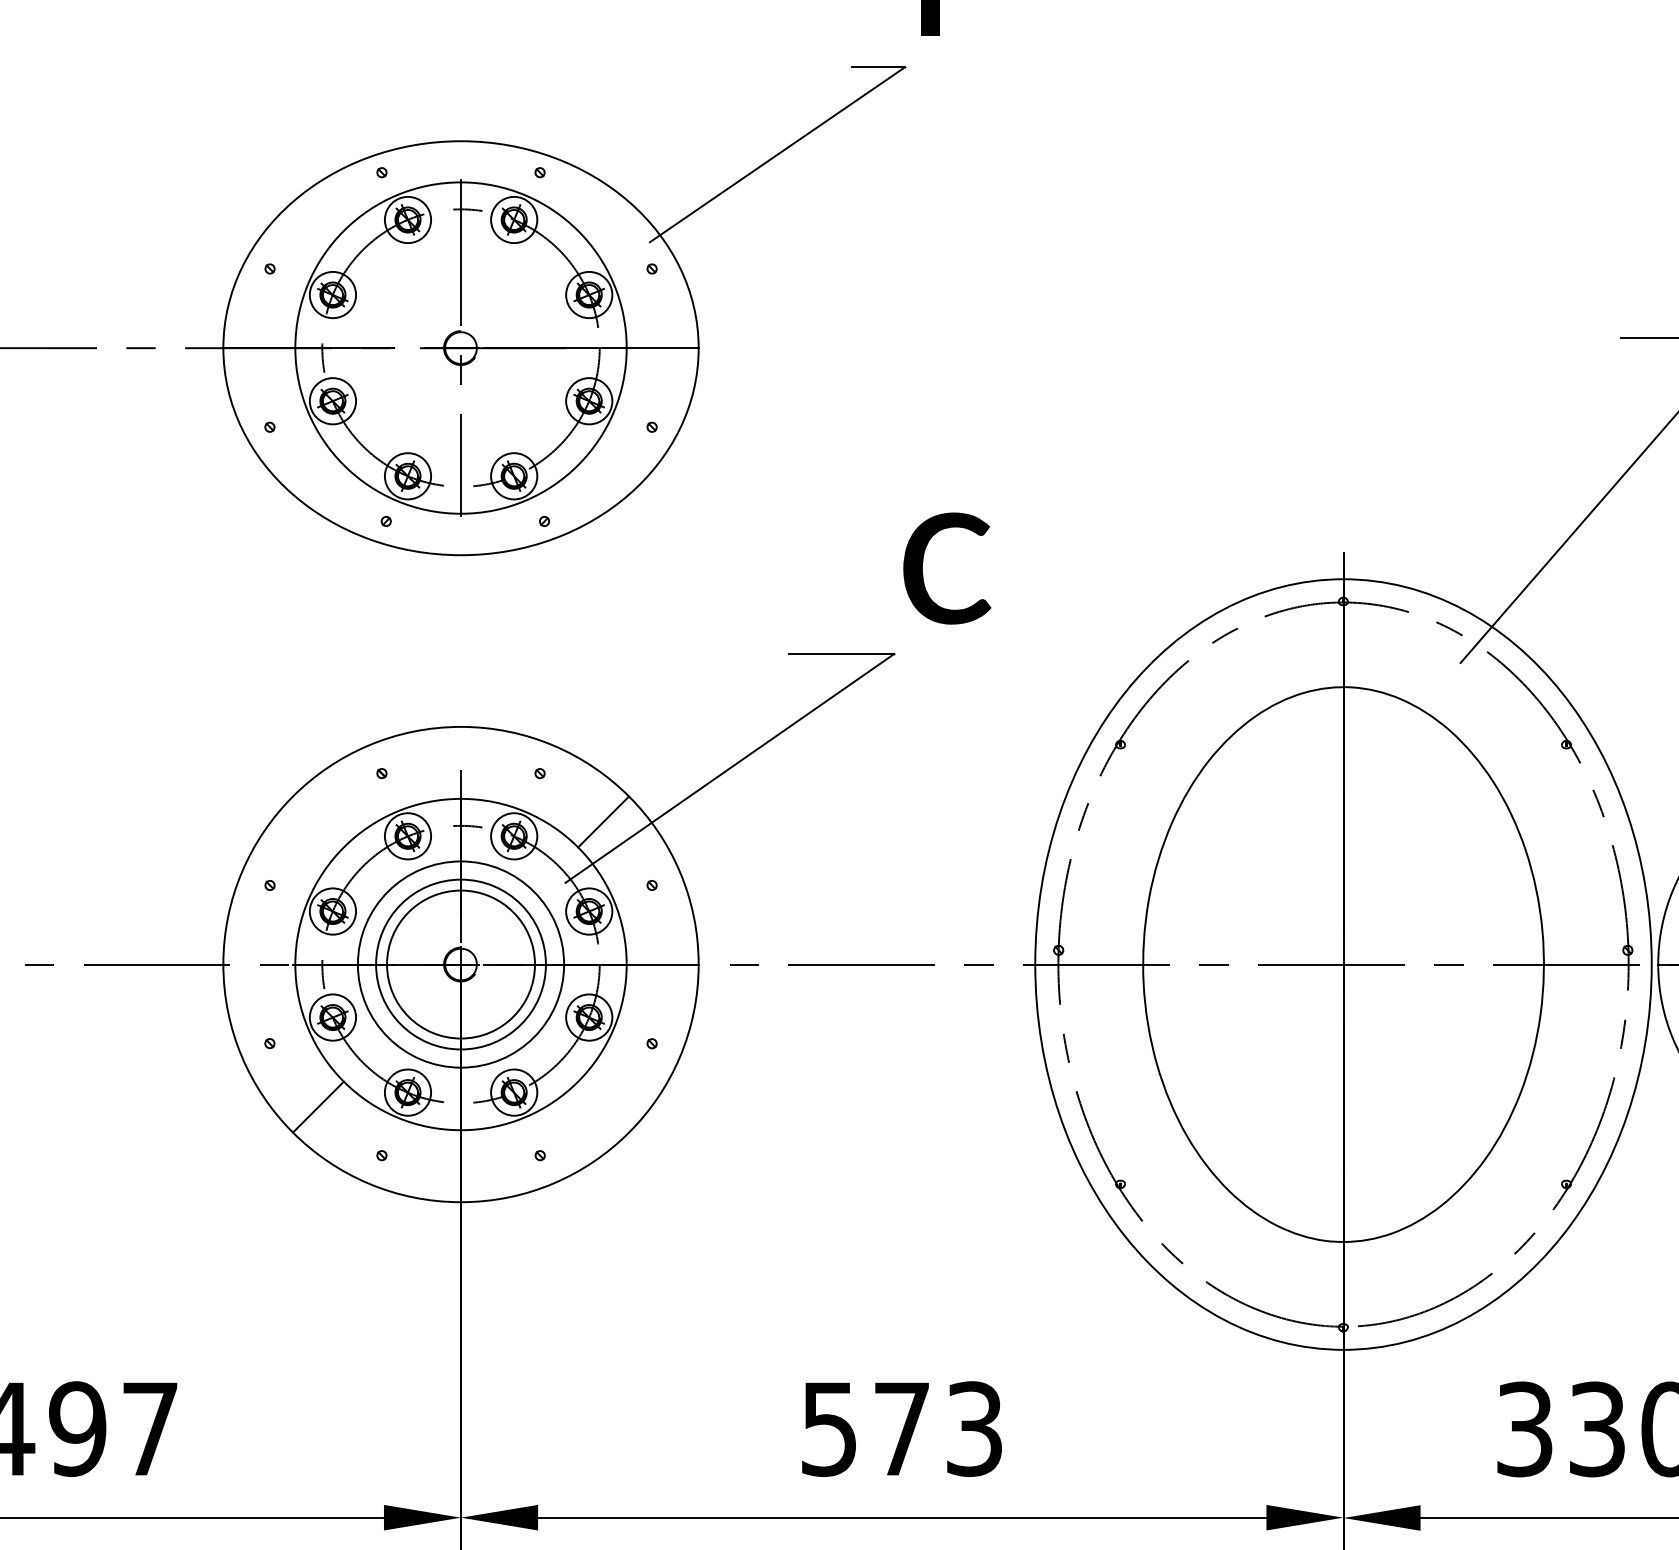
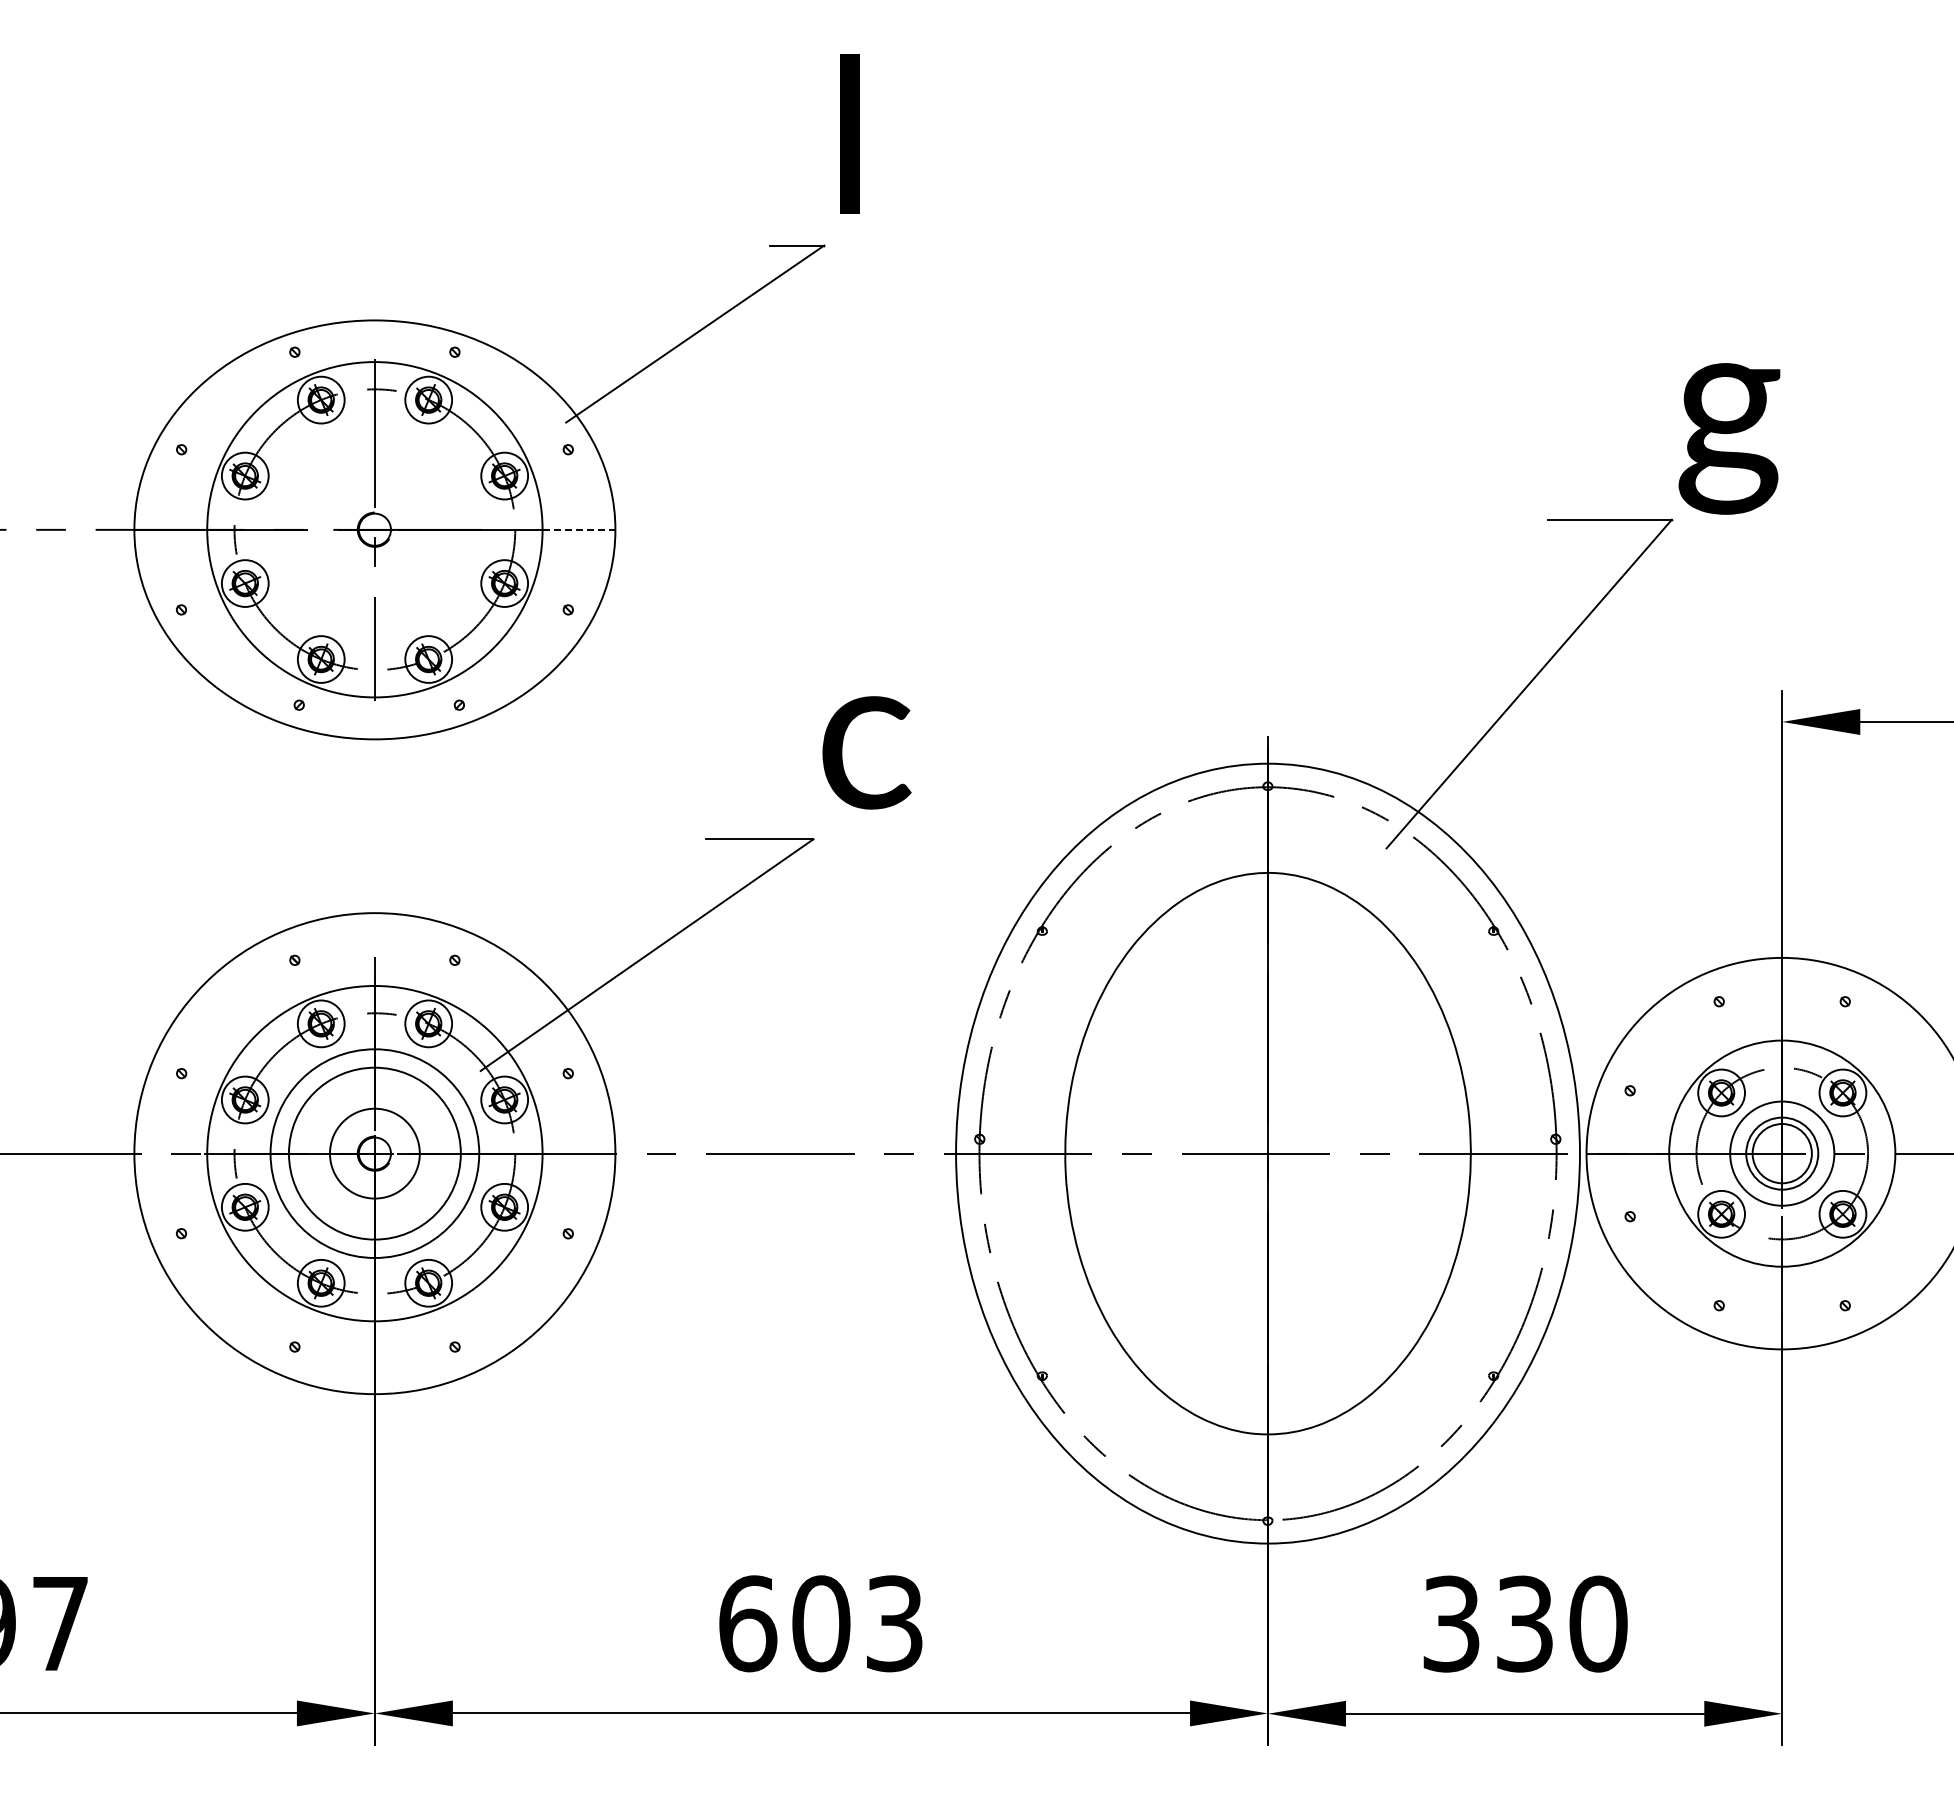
line: (663, 347) -> (579, 529), solid -> dashed
line: (602, 822) -> (518, 1009), removed
circle: (460, 964) -> (374, 1153), size x0.6
line: (318, 1106) -> (230, 1297), removed
text: (865, 1428) -> (784, 1623), 573 -> 603

